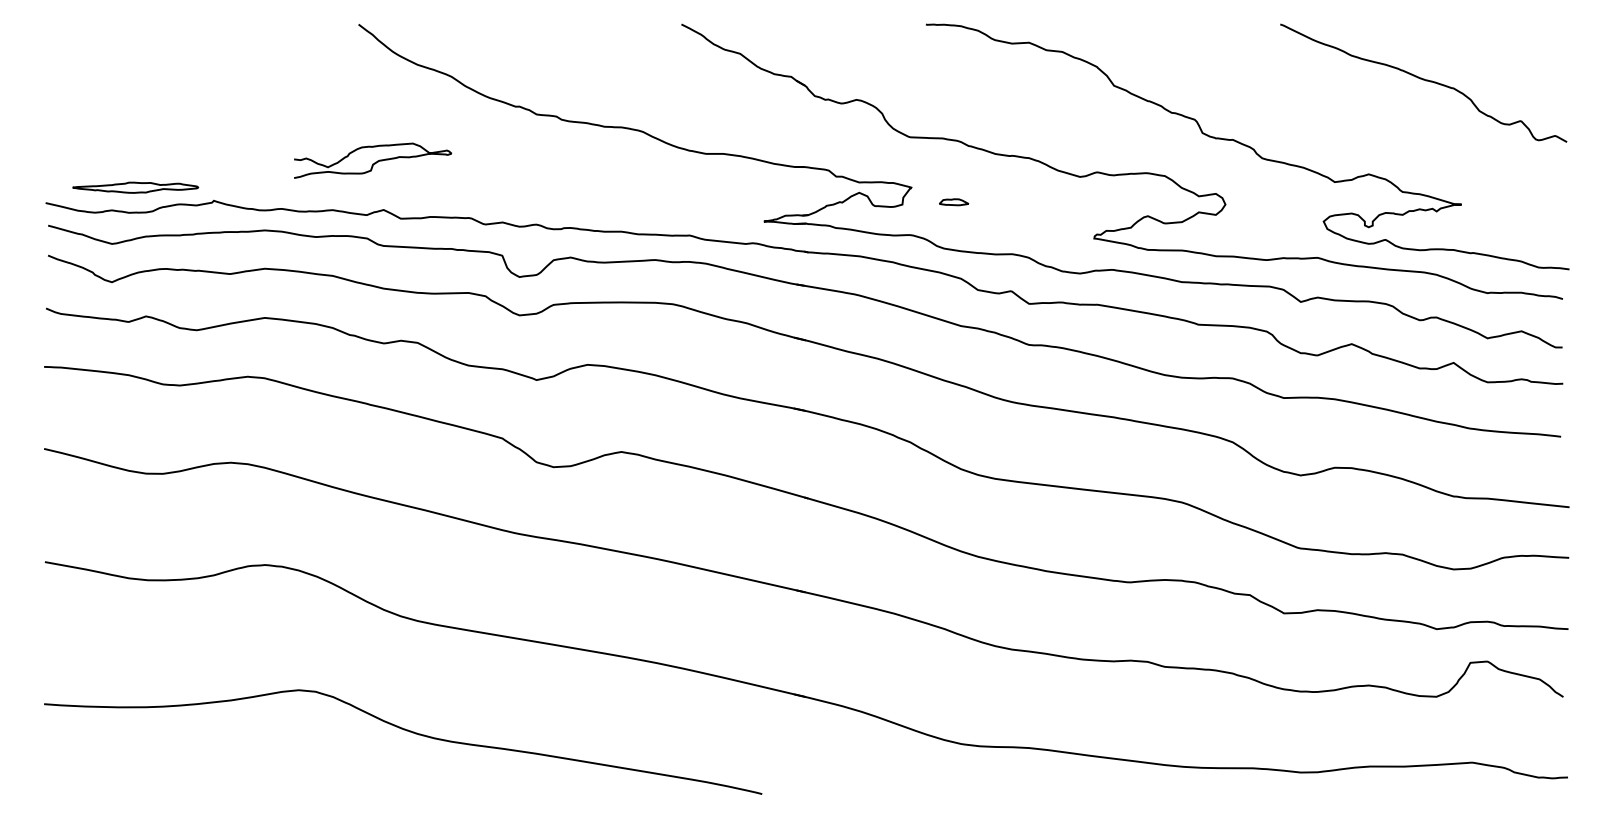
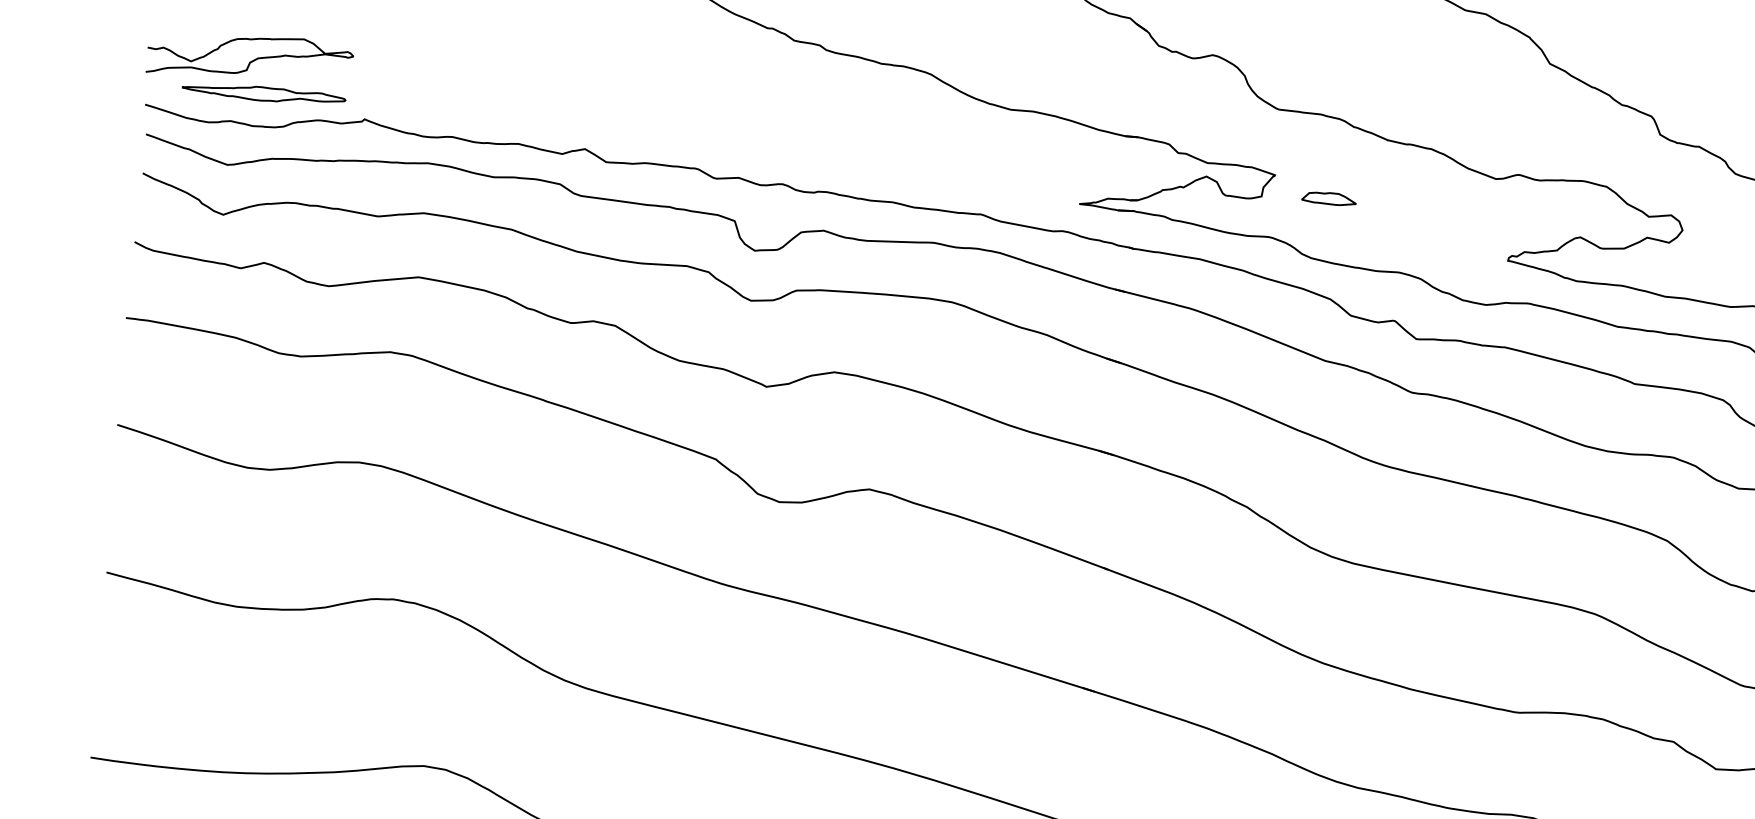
curve: (374, 162) -> (252, 60), moved
part: (953, 202) -> (1328, 199), size x1.43

